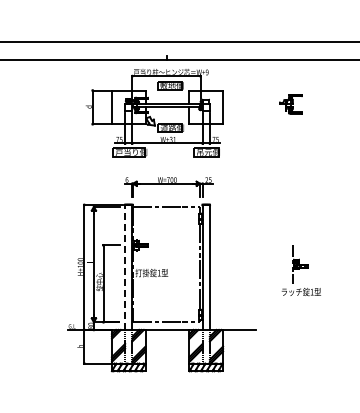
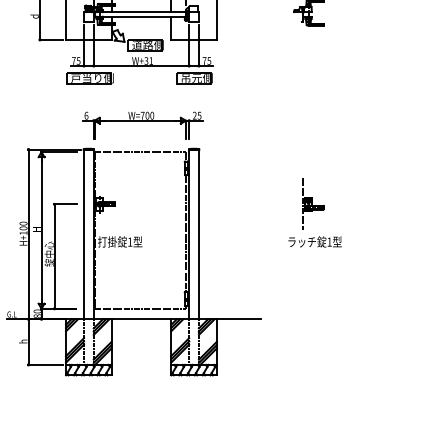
line: (125, 267) -> (84, 234), dashed -> solid
part: (300, 270) -> (313, 212), moved

